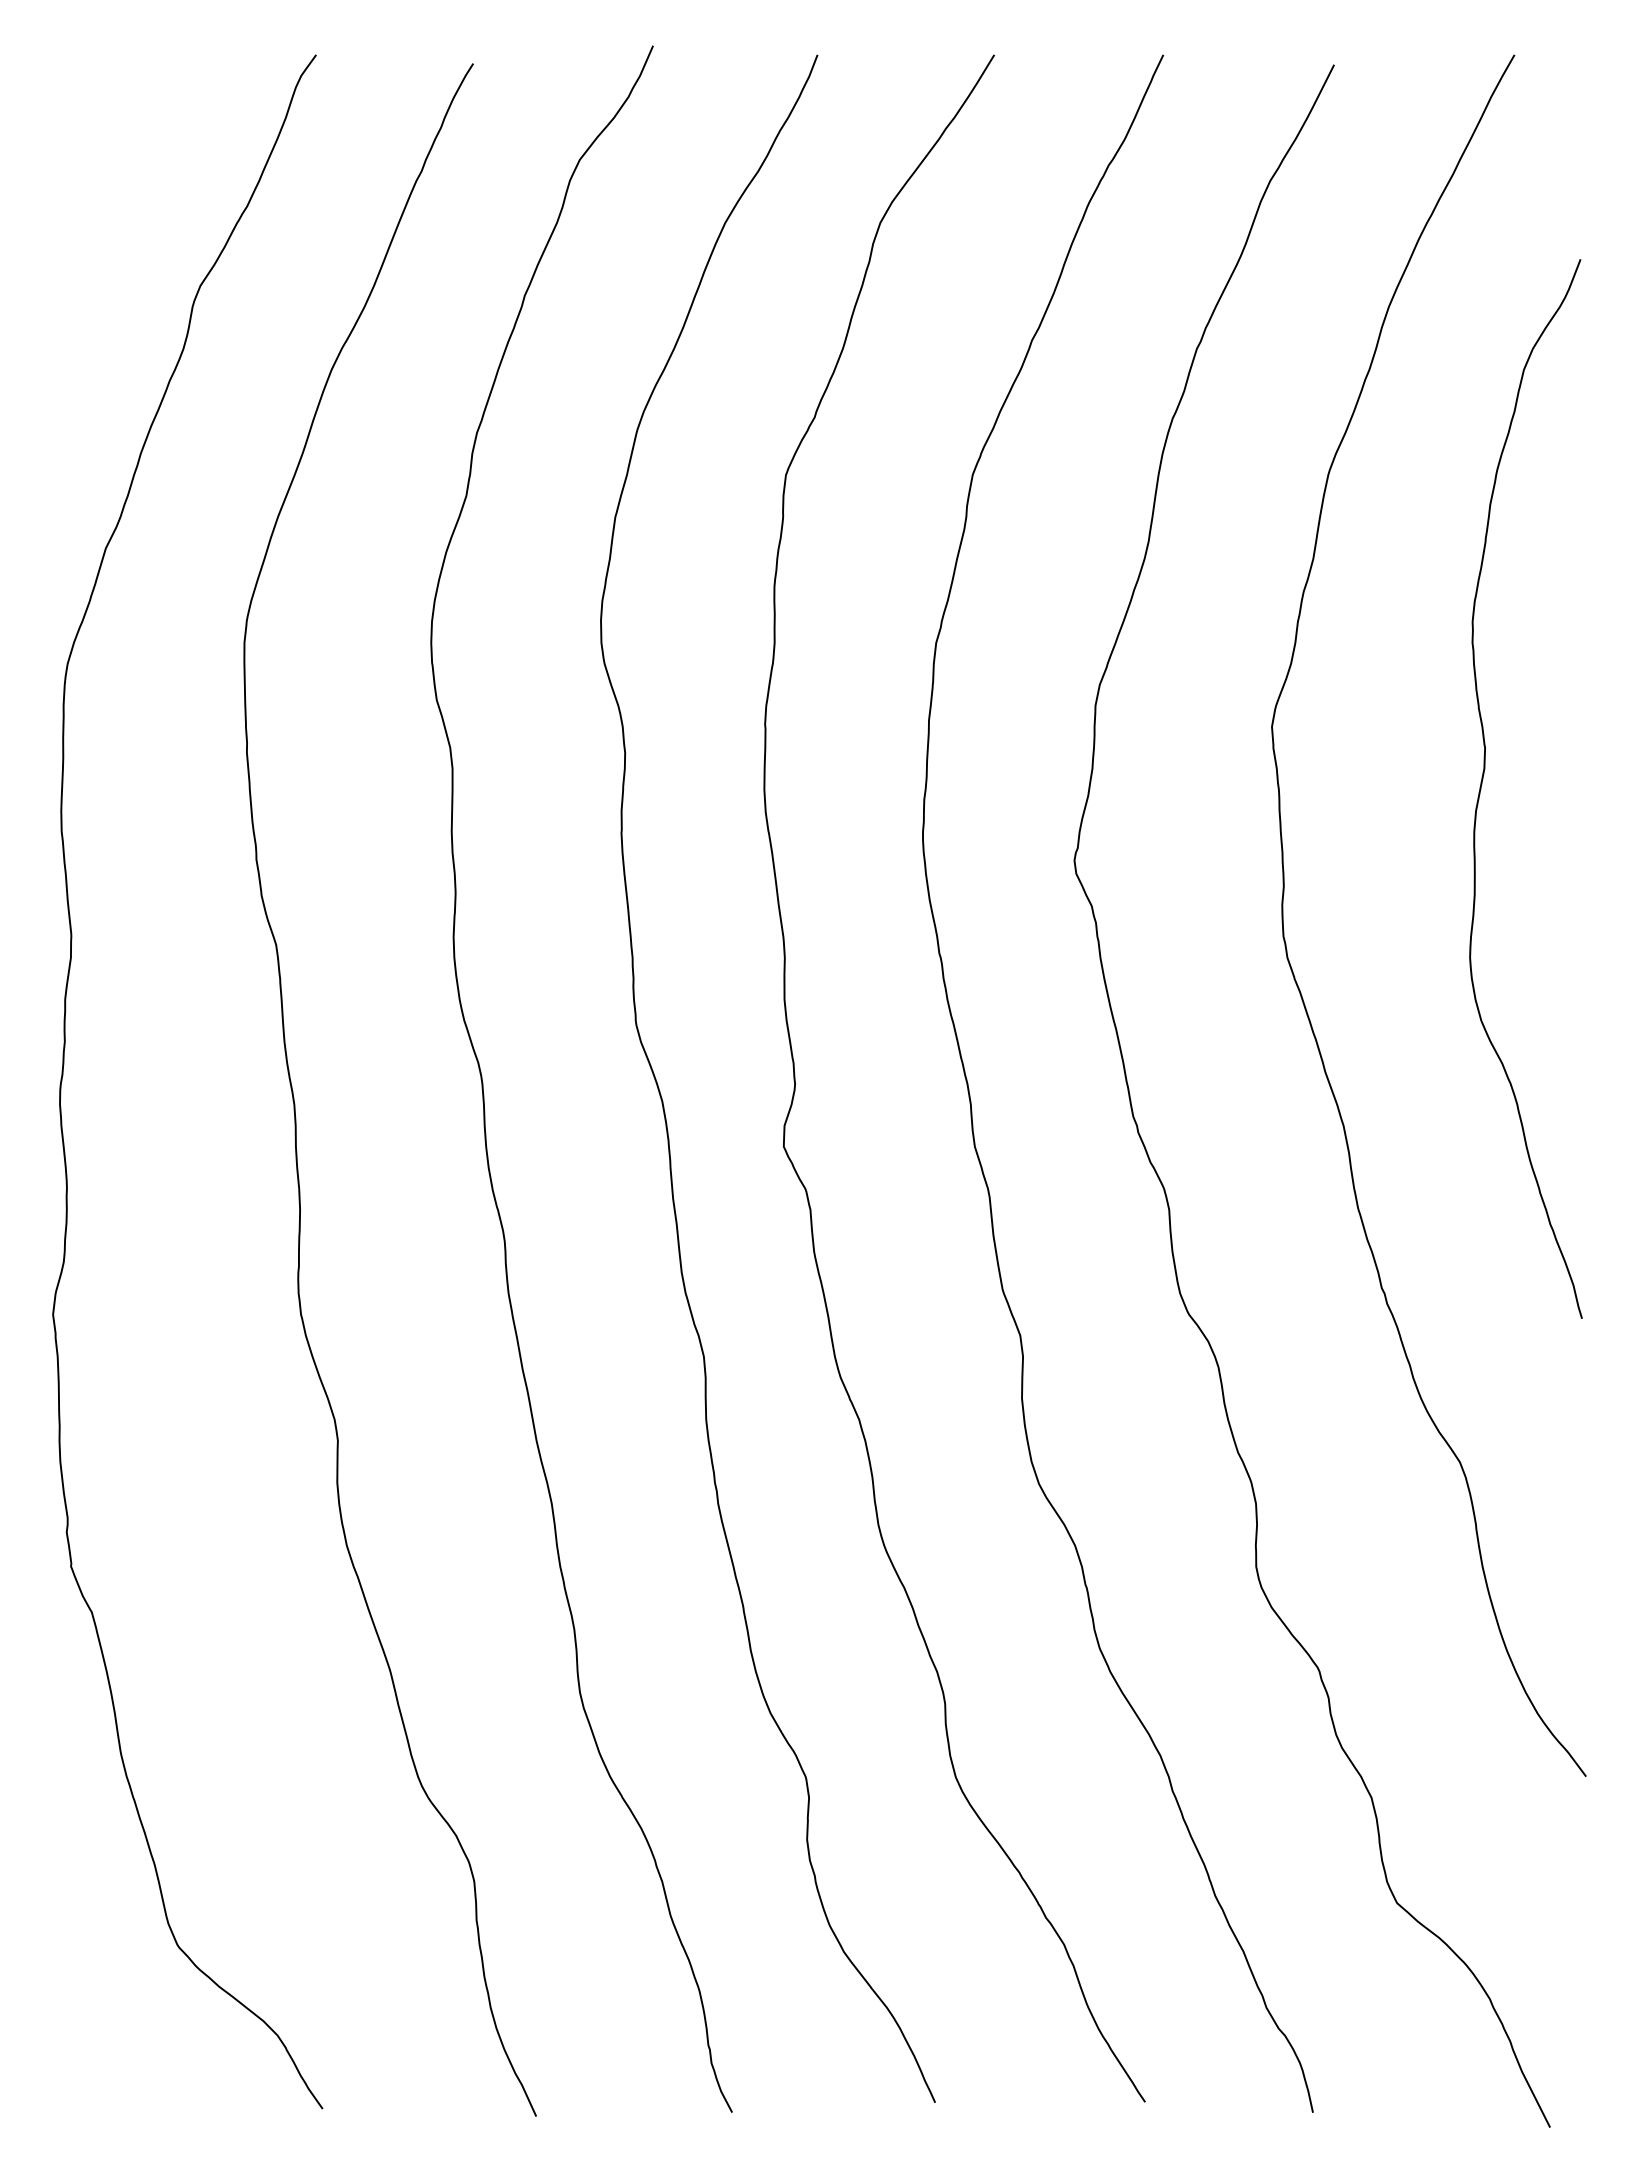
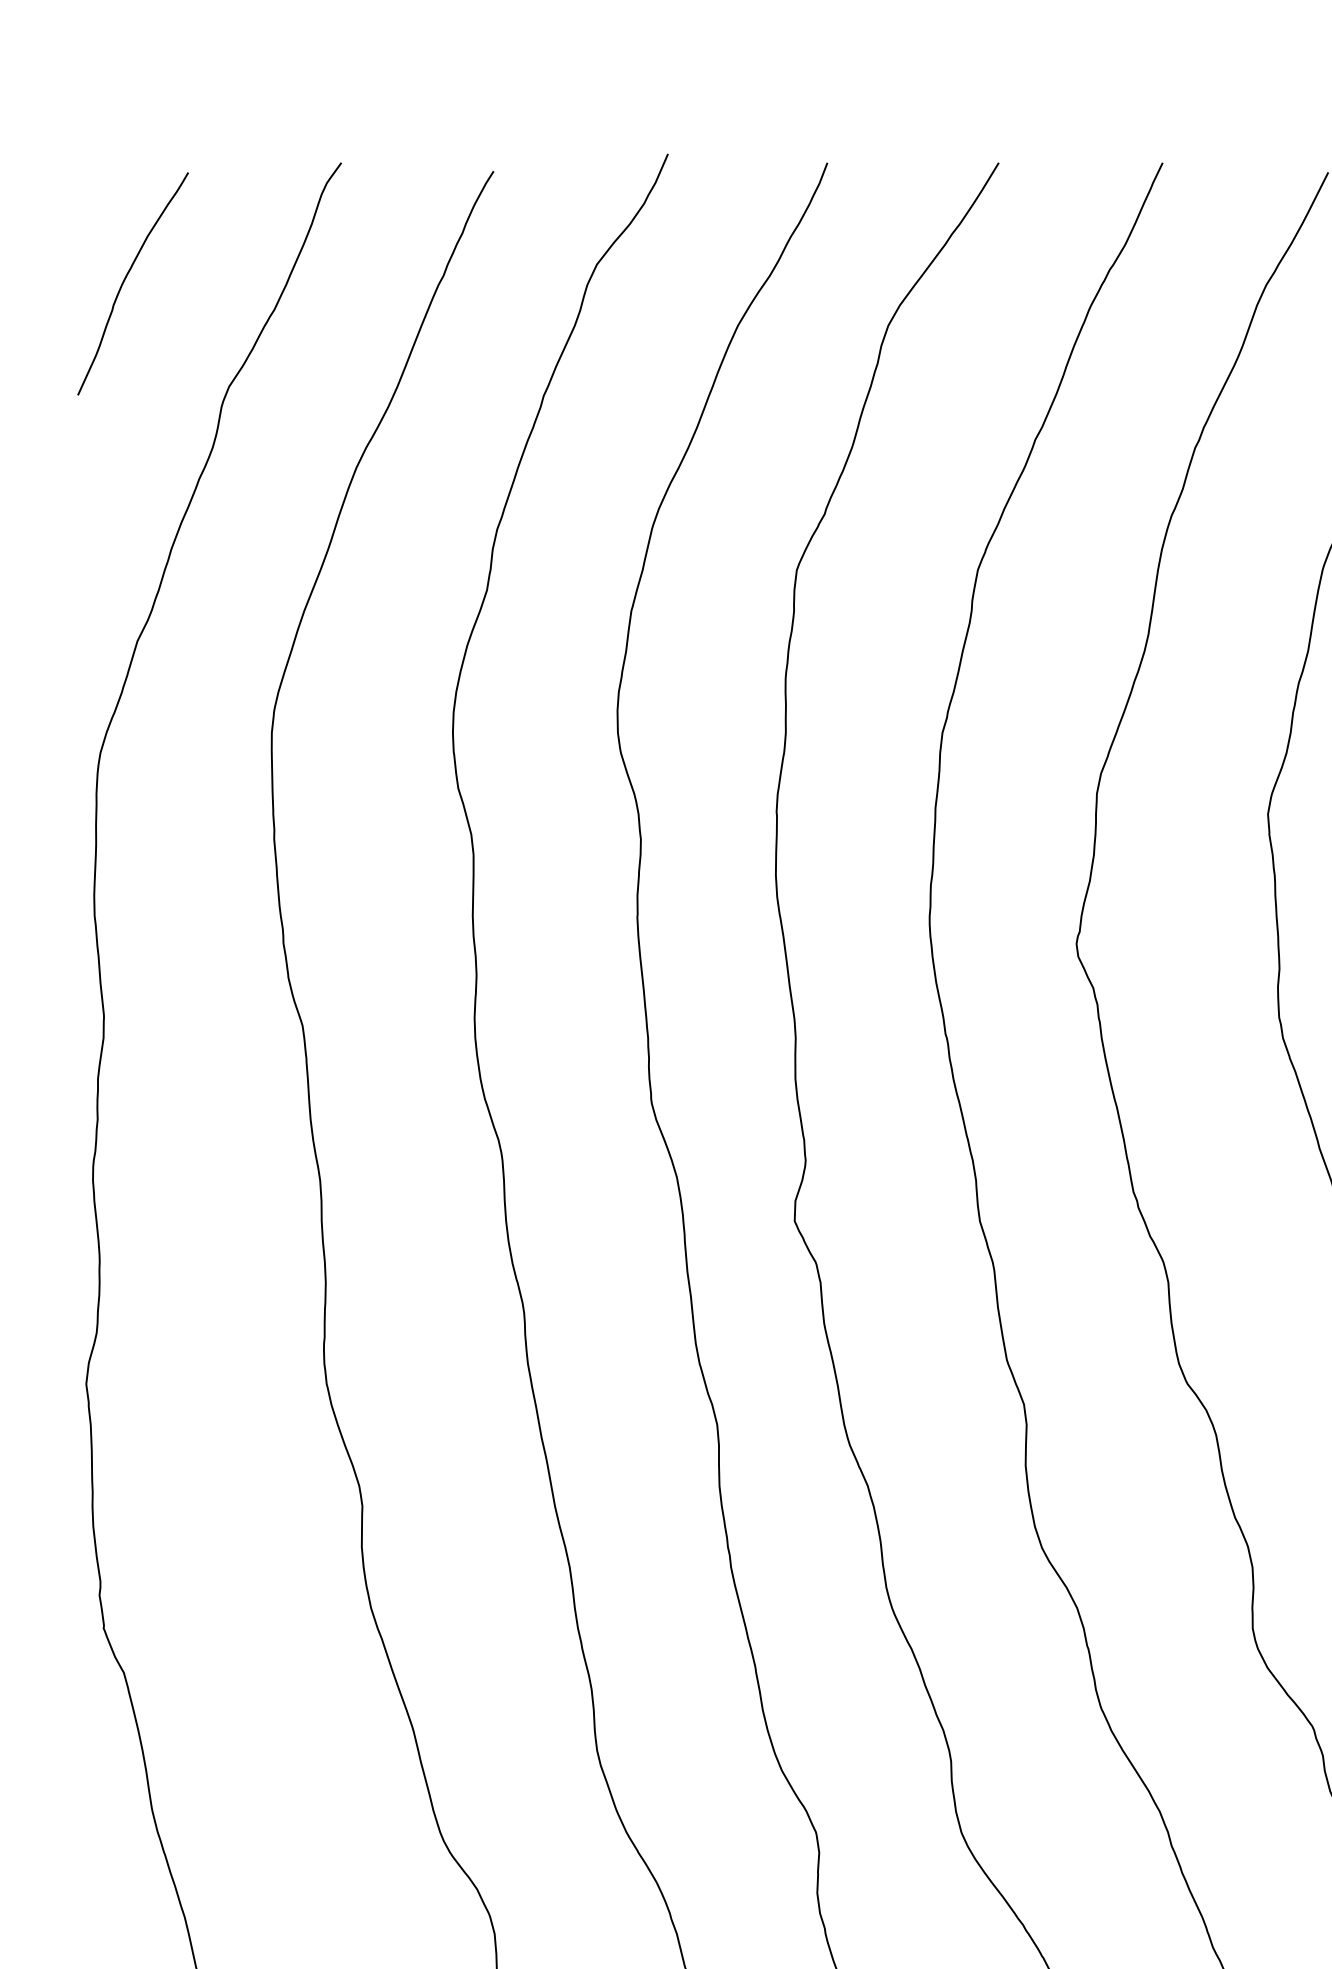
curve: (93, 176) -> (125, 280), added

